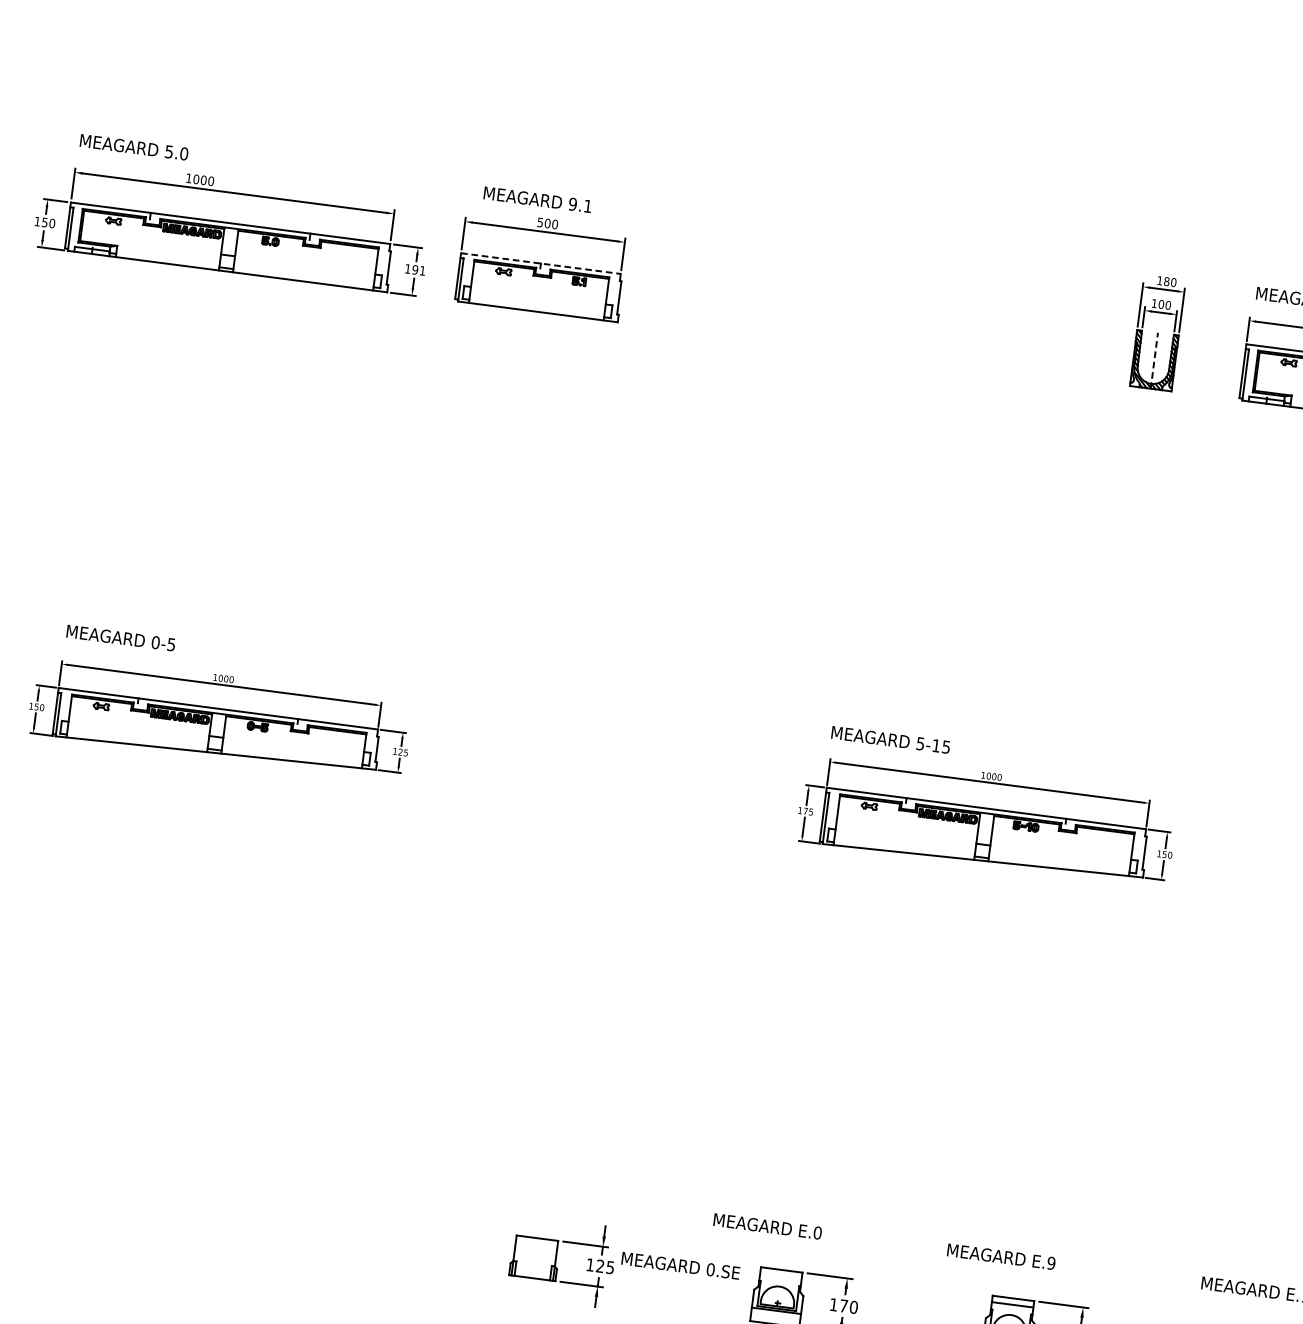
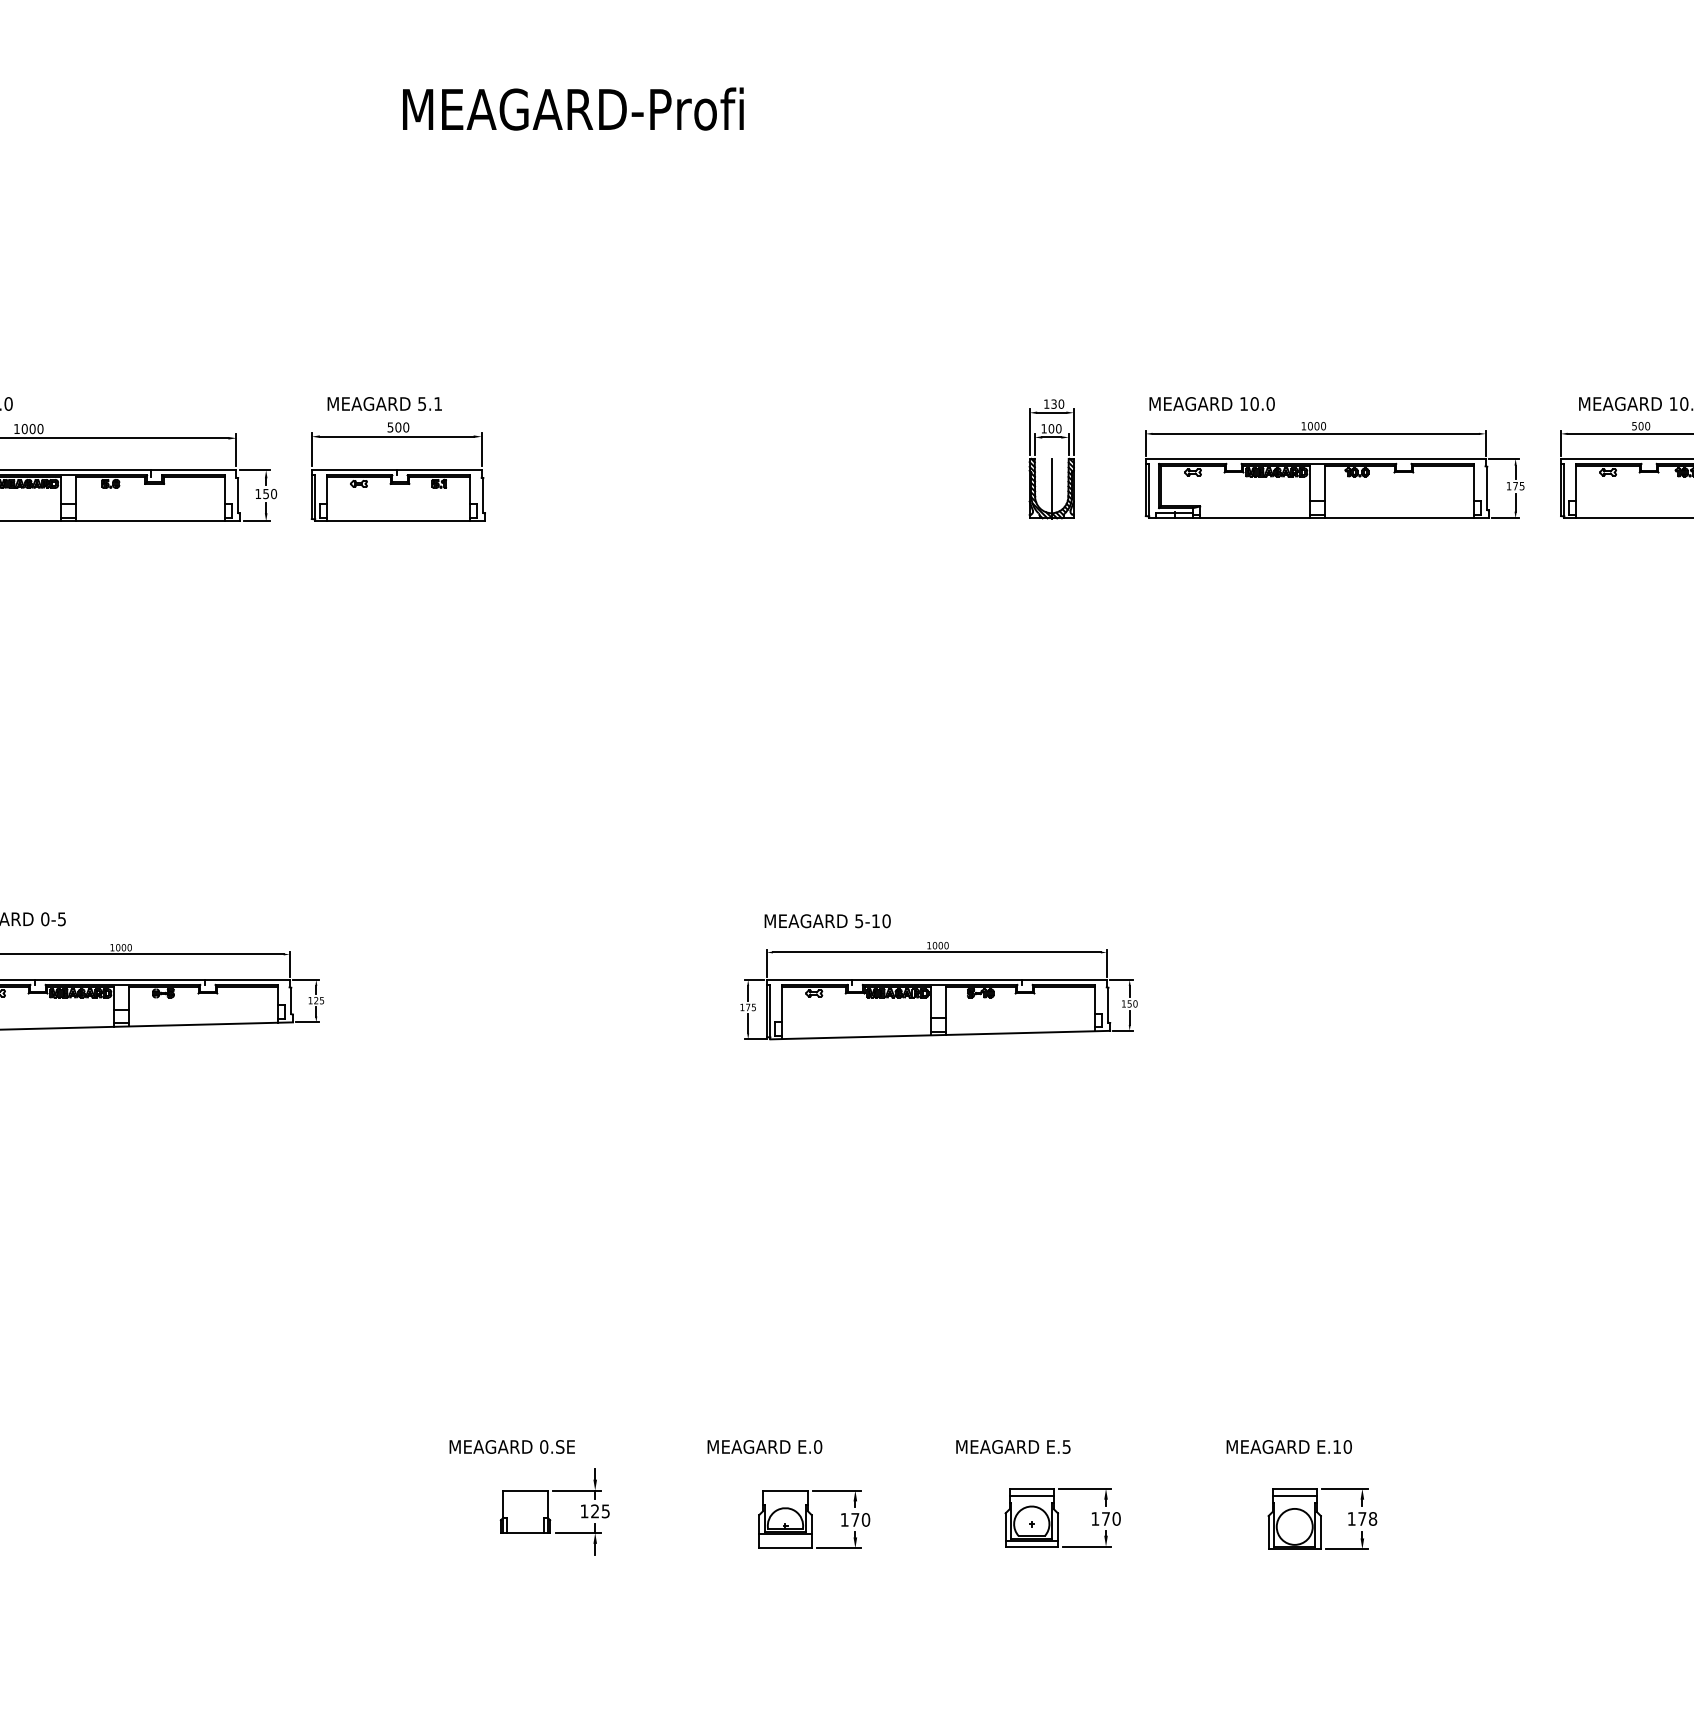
text: (573, 203) -> (422, 403), 9.1 -> 5.1
line: (540, 263) -> (396, 470), dashed -> solid
text: (419, 270) -> (270, 494), 191 -> 150
text: (1166, 280) -> (1053, 403), 180 -> 130
line: (1154, 360) -> (1051, 488), dashed -> solid
text: (946, 747) -> (886, 921), 5-15 -> 5-10
text: (1051, 1262) -> (1066, 1446), E.9 -> E.5
text: (680, 1265) -> (511, 1446), moved

